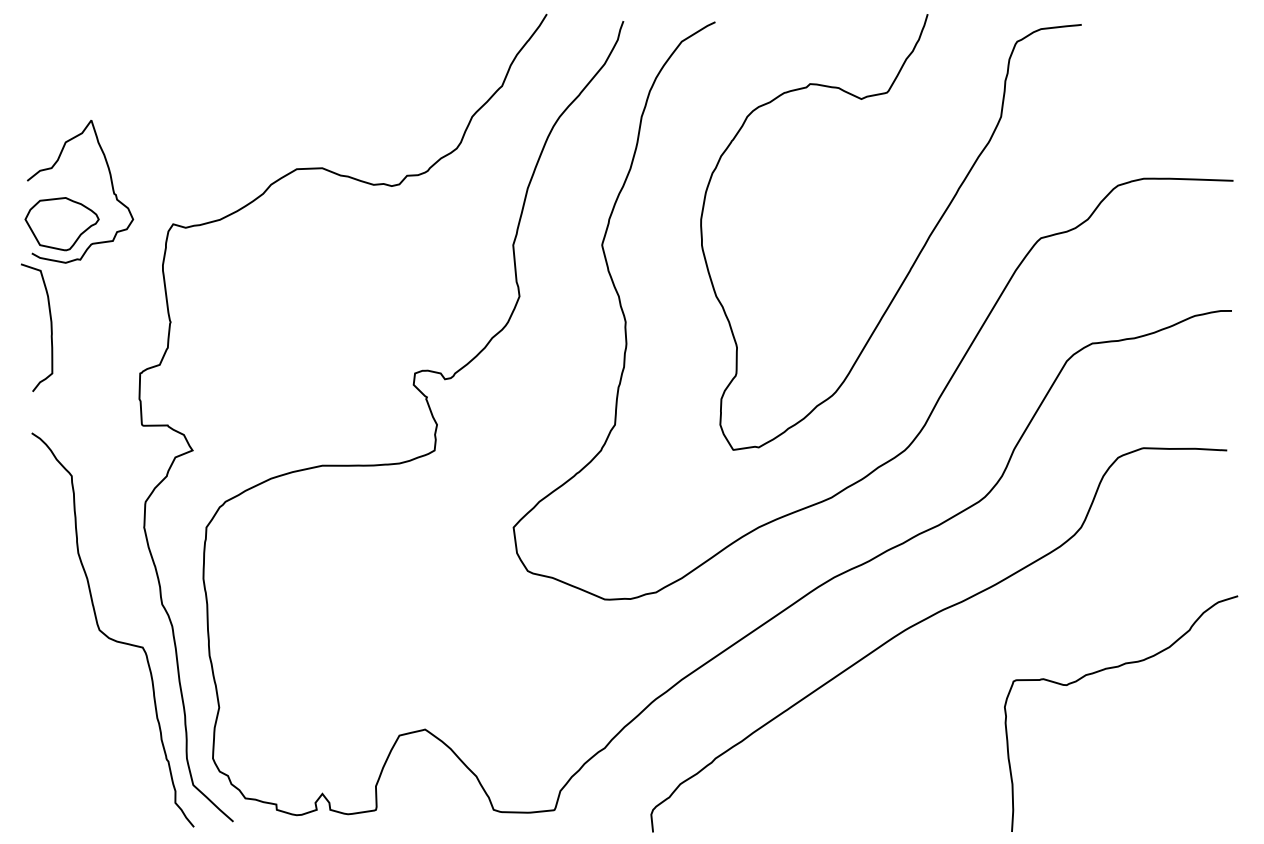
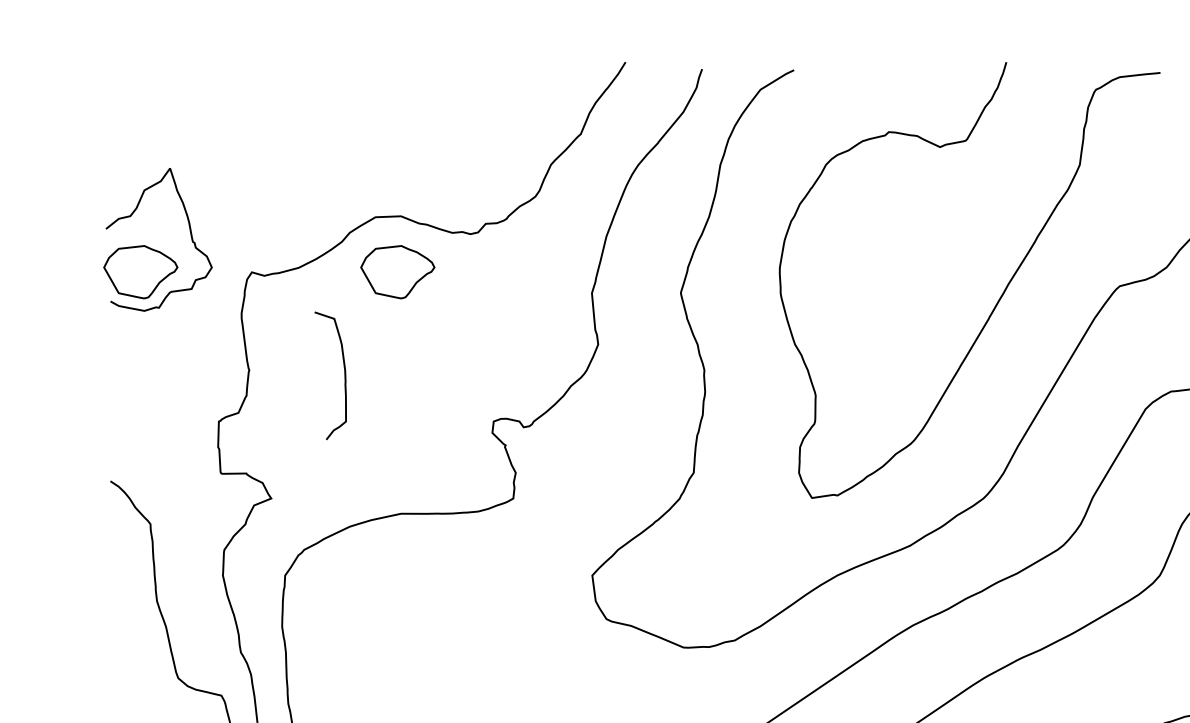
part: (318, 224) -> (397, 272), added
curve: (50, 327) -> (344, 375), moved

